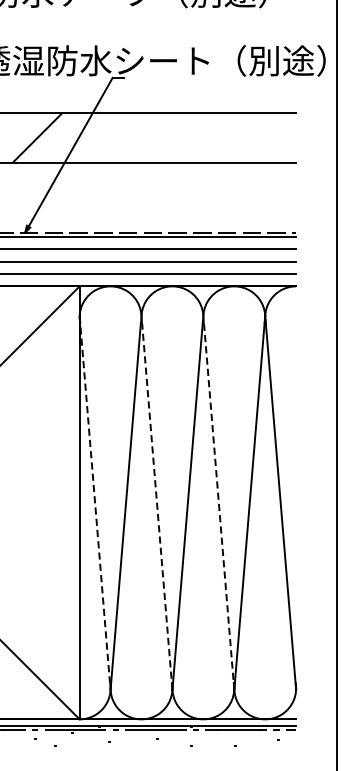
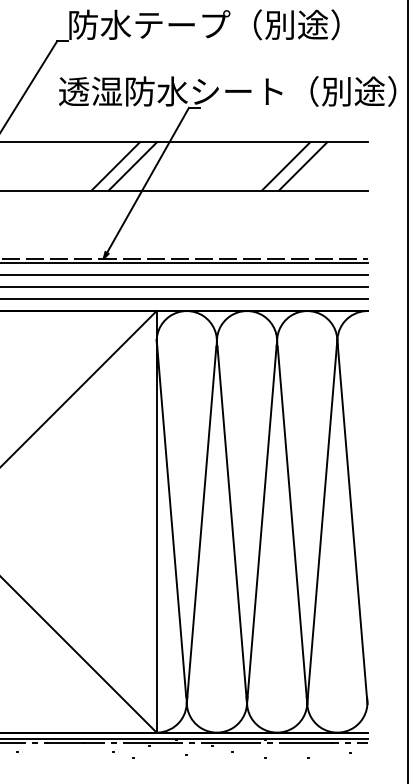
line: (54, 137) -> (132, 166), added
line: (211, 137) -> (285, 166), added
line: (229, 137) -> (302, 166), added
line: (94, 499) -> (171, 518), dashed -> solid
line: (157, 506) -> (232, 525), dashed -> solid
line: (219, 506) -> (292, 525), dashed -> solid

